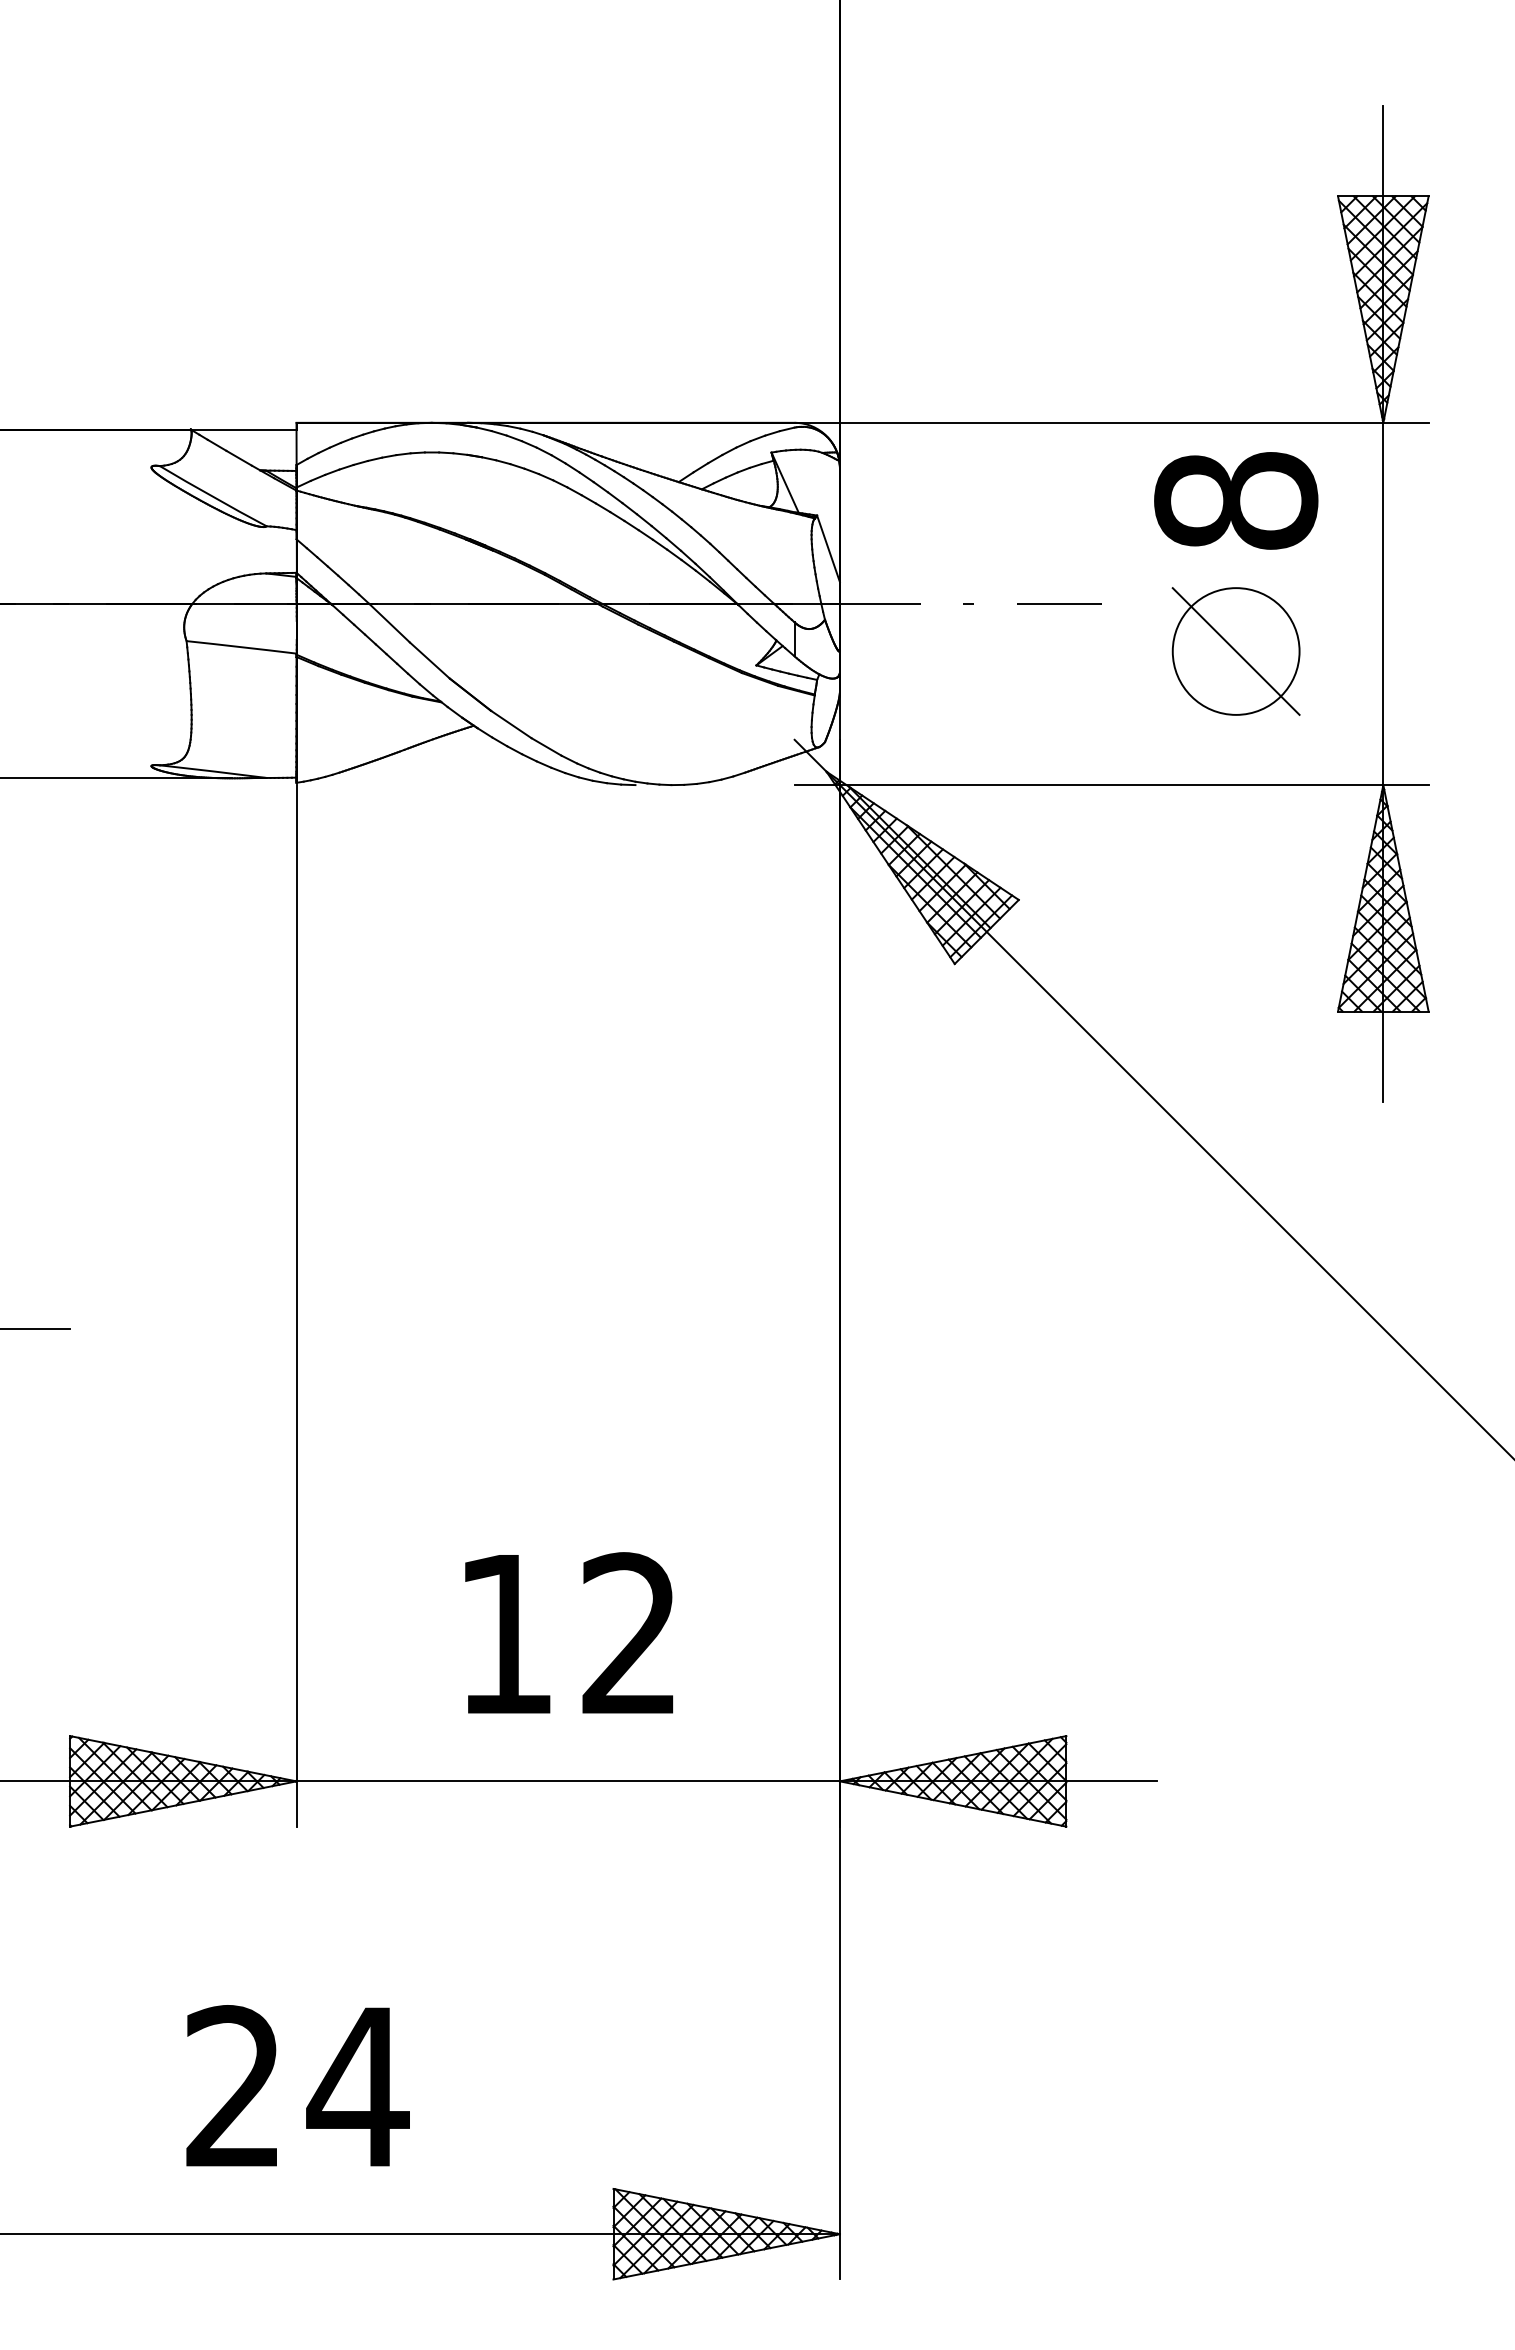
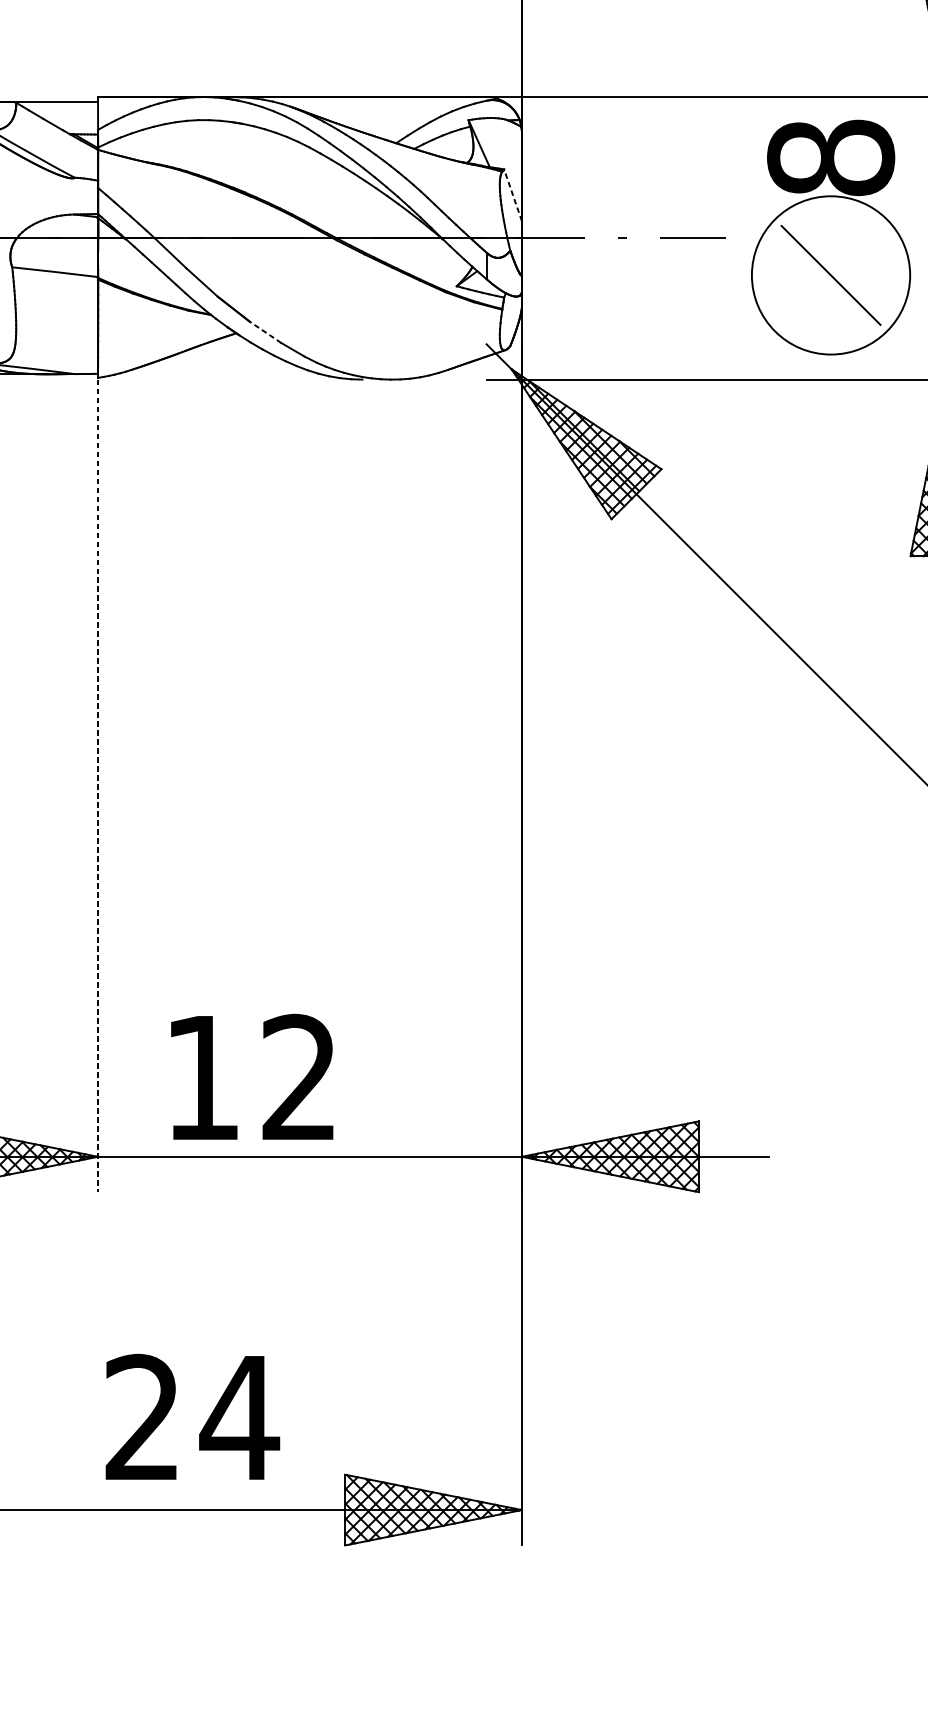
line: (828, 548) -> (513, 195), solid -> dashed
circle: (1235, 651) -> (830, 275), size x1.6
line: (510, 724) -> (264, 332), solid -> dashed
line: (296, 1305) -> (98, 785), solid -> dashed
text: (569, 1632) -> (252, 1076), moved
text: (297, 2085) -> (192, 1416), moved

